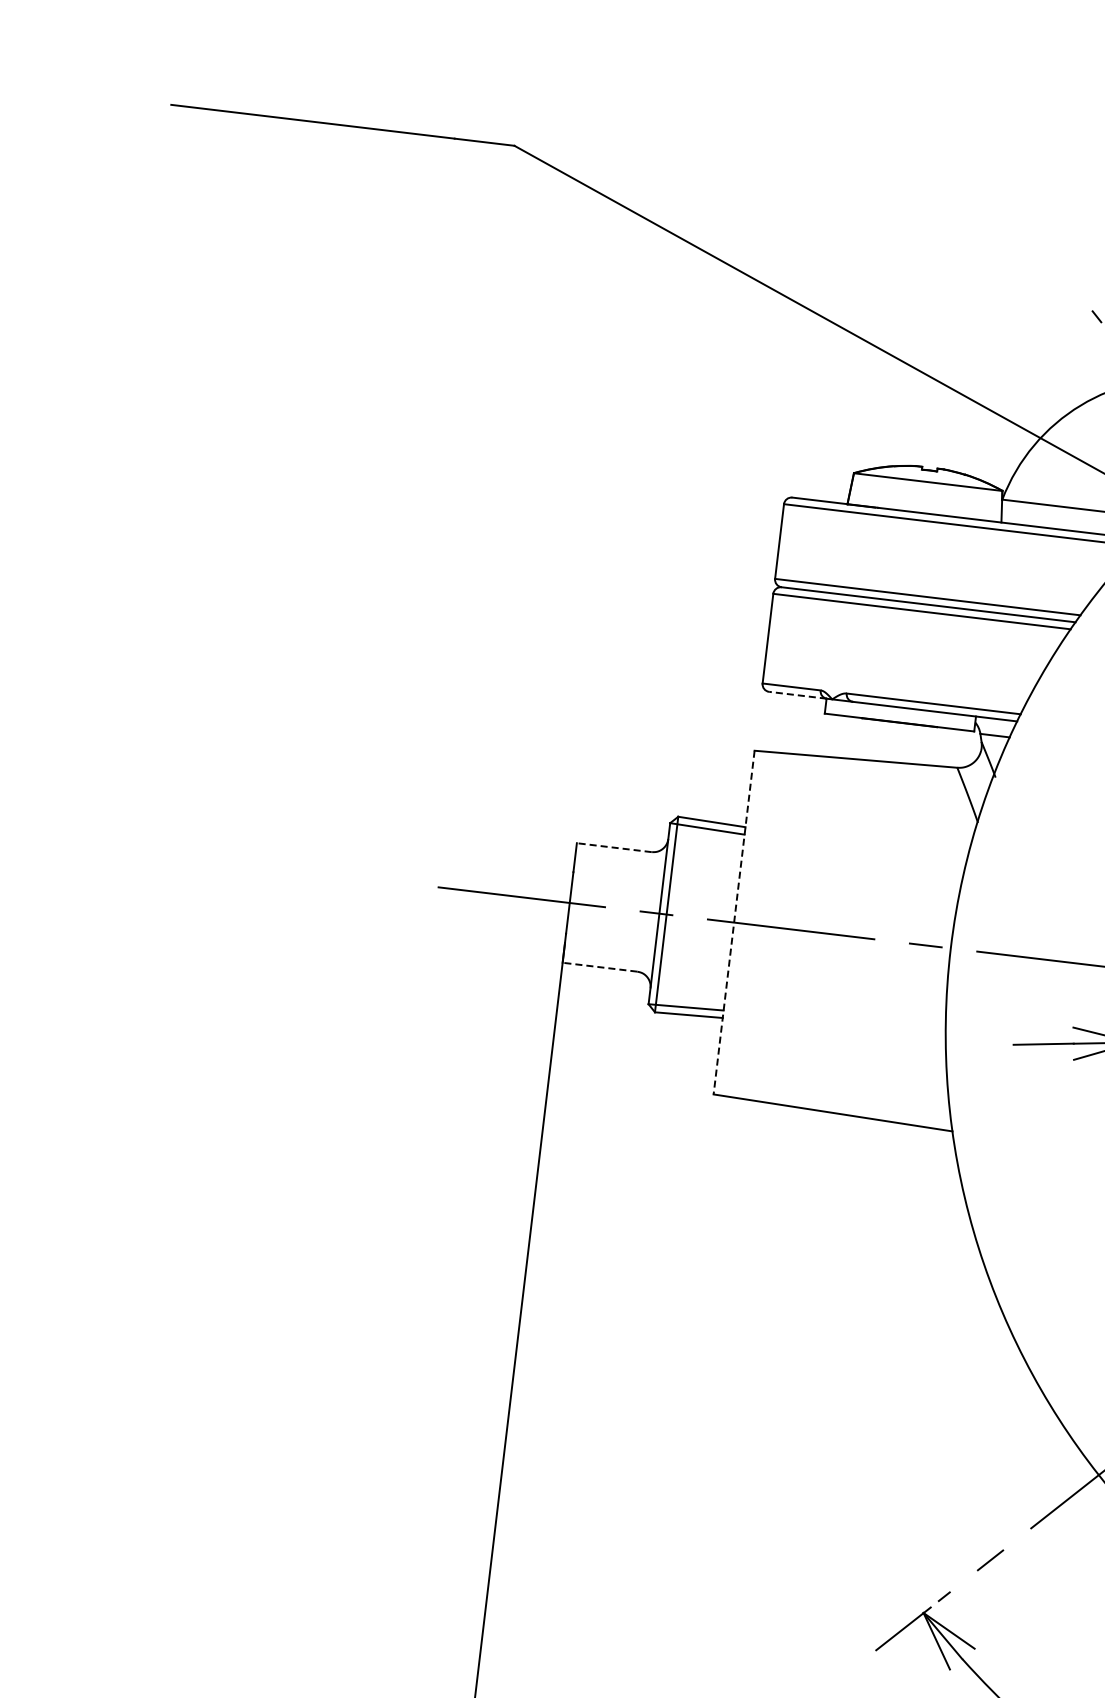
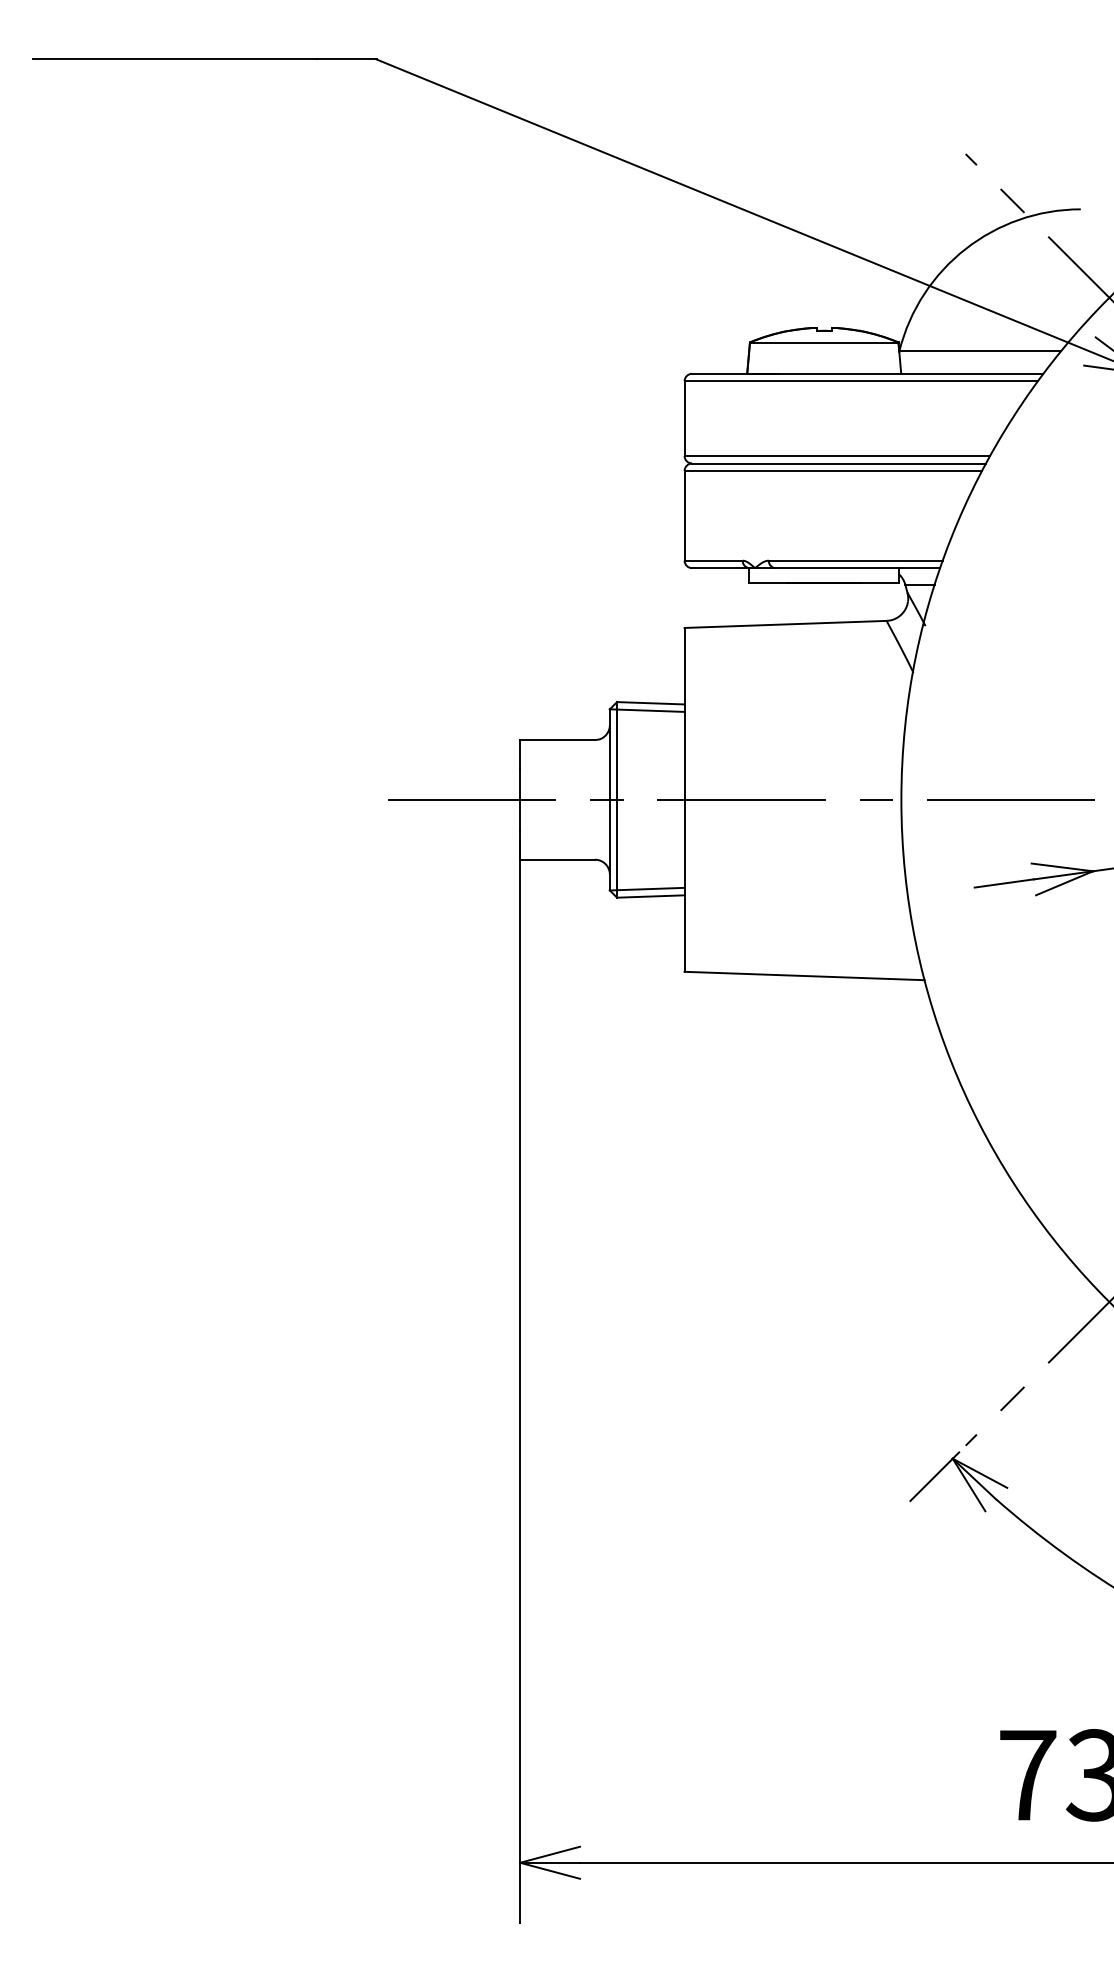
line: (797, 695) -> (720, 568), dashed -> solid
line: (614, 848) -> (557, 740), dashed -> solid
line: (734, 922) -> (684, 799), dashed -> solid
line: (599, 967) -> (557, 859), dashed -> solid

